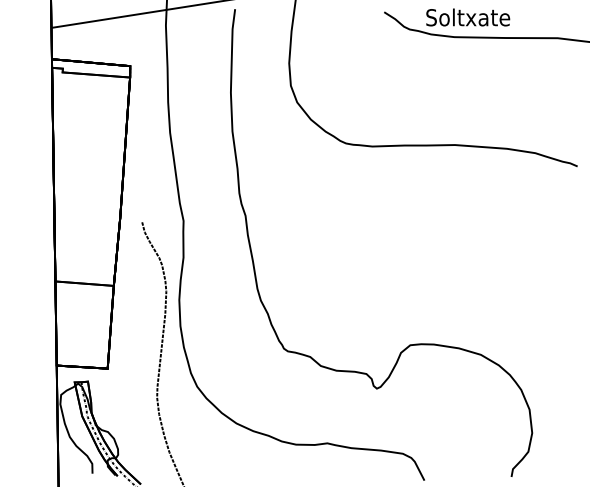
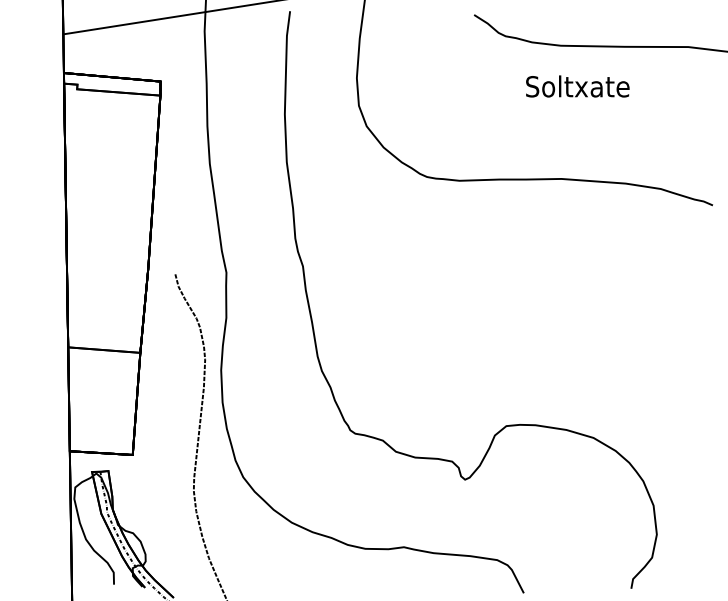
text: (467, 17) -> (577, 86), moved

